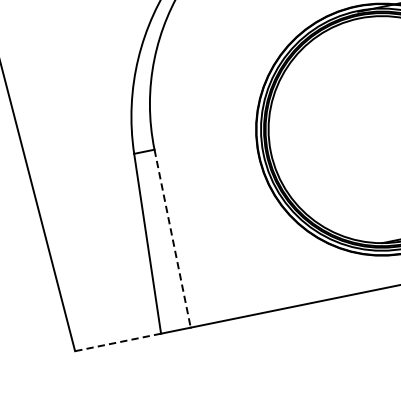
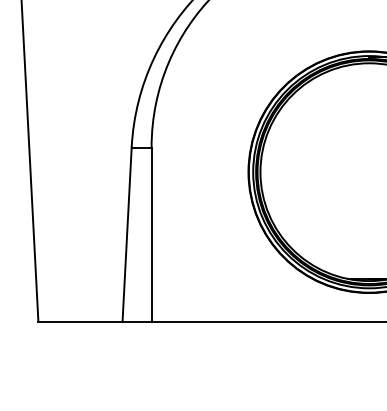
line: (172, 239) -> (151, 235), dashed -> solid
line: (117, 342) -> (79, 321), dashed -> solid

